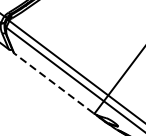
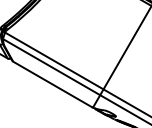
line: (53, 83) -> (52, 84), dashed -> solid

